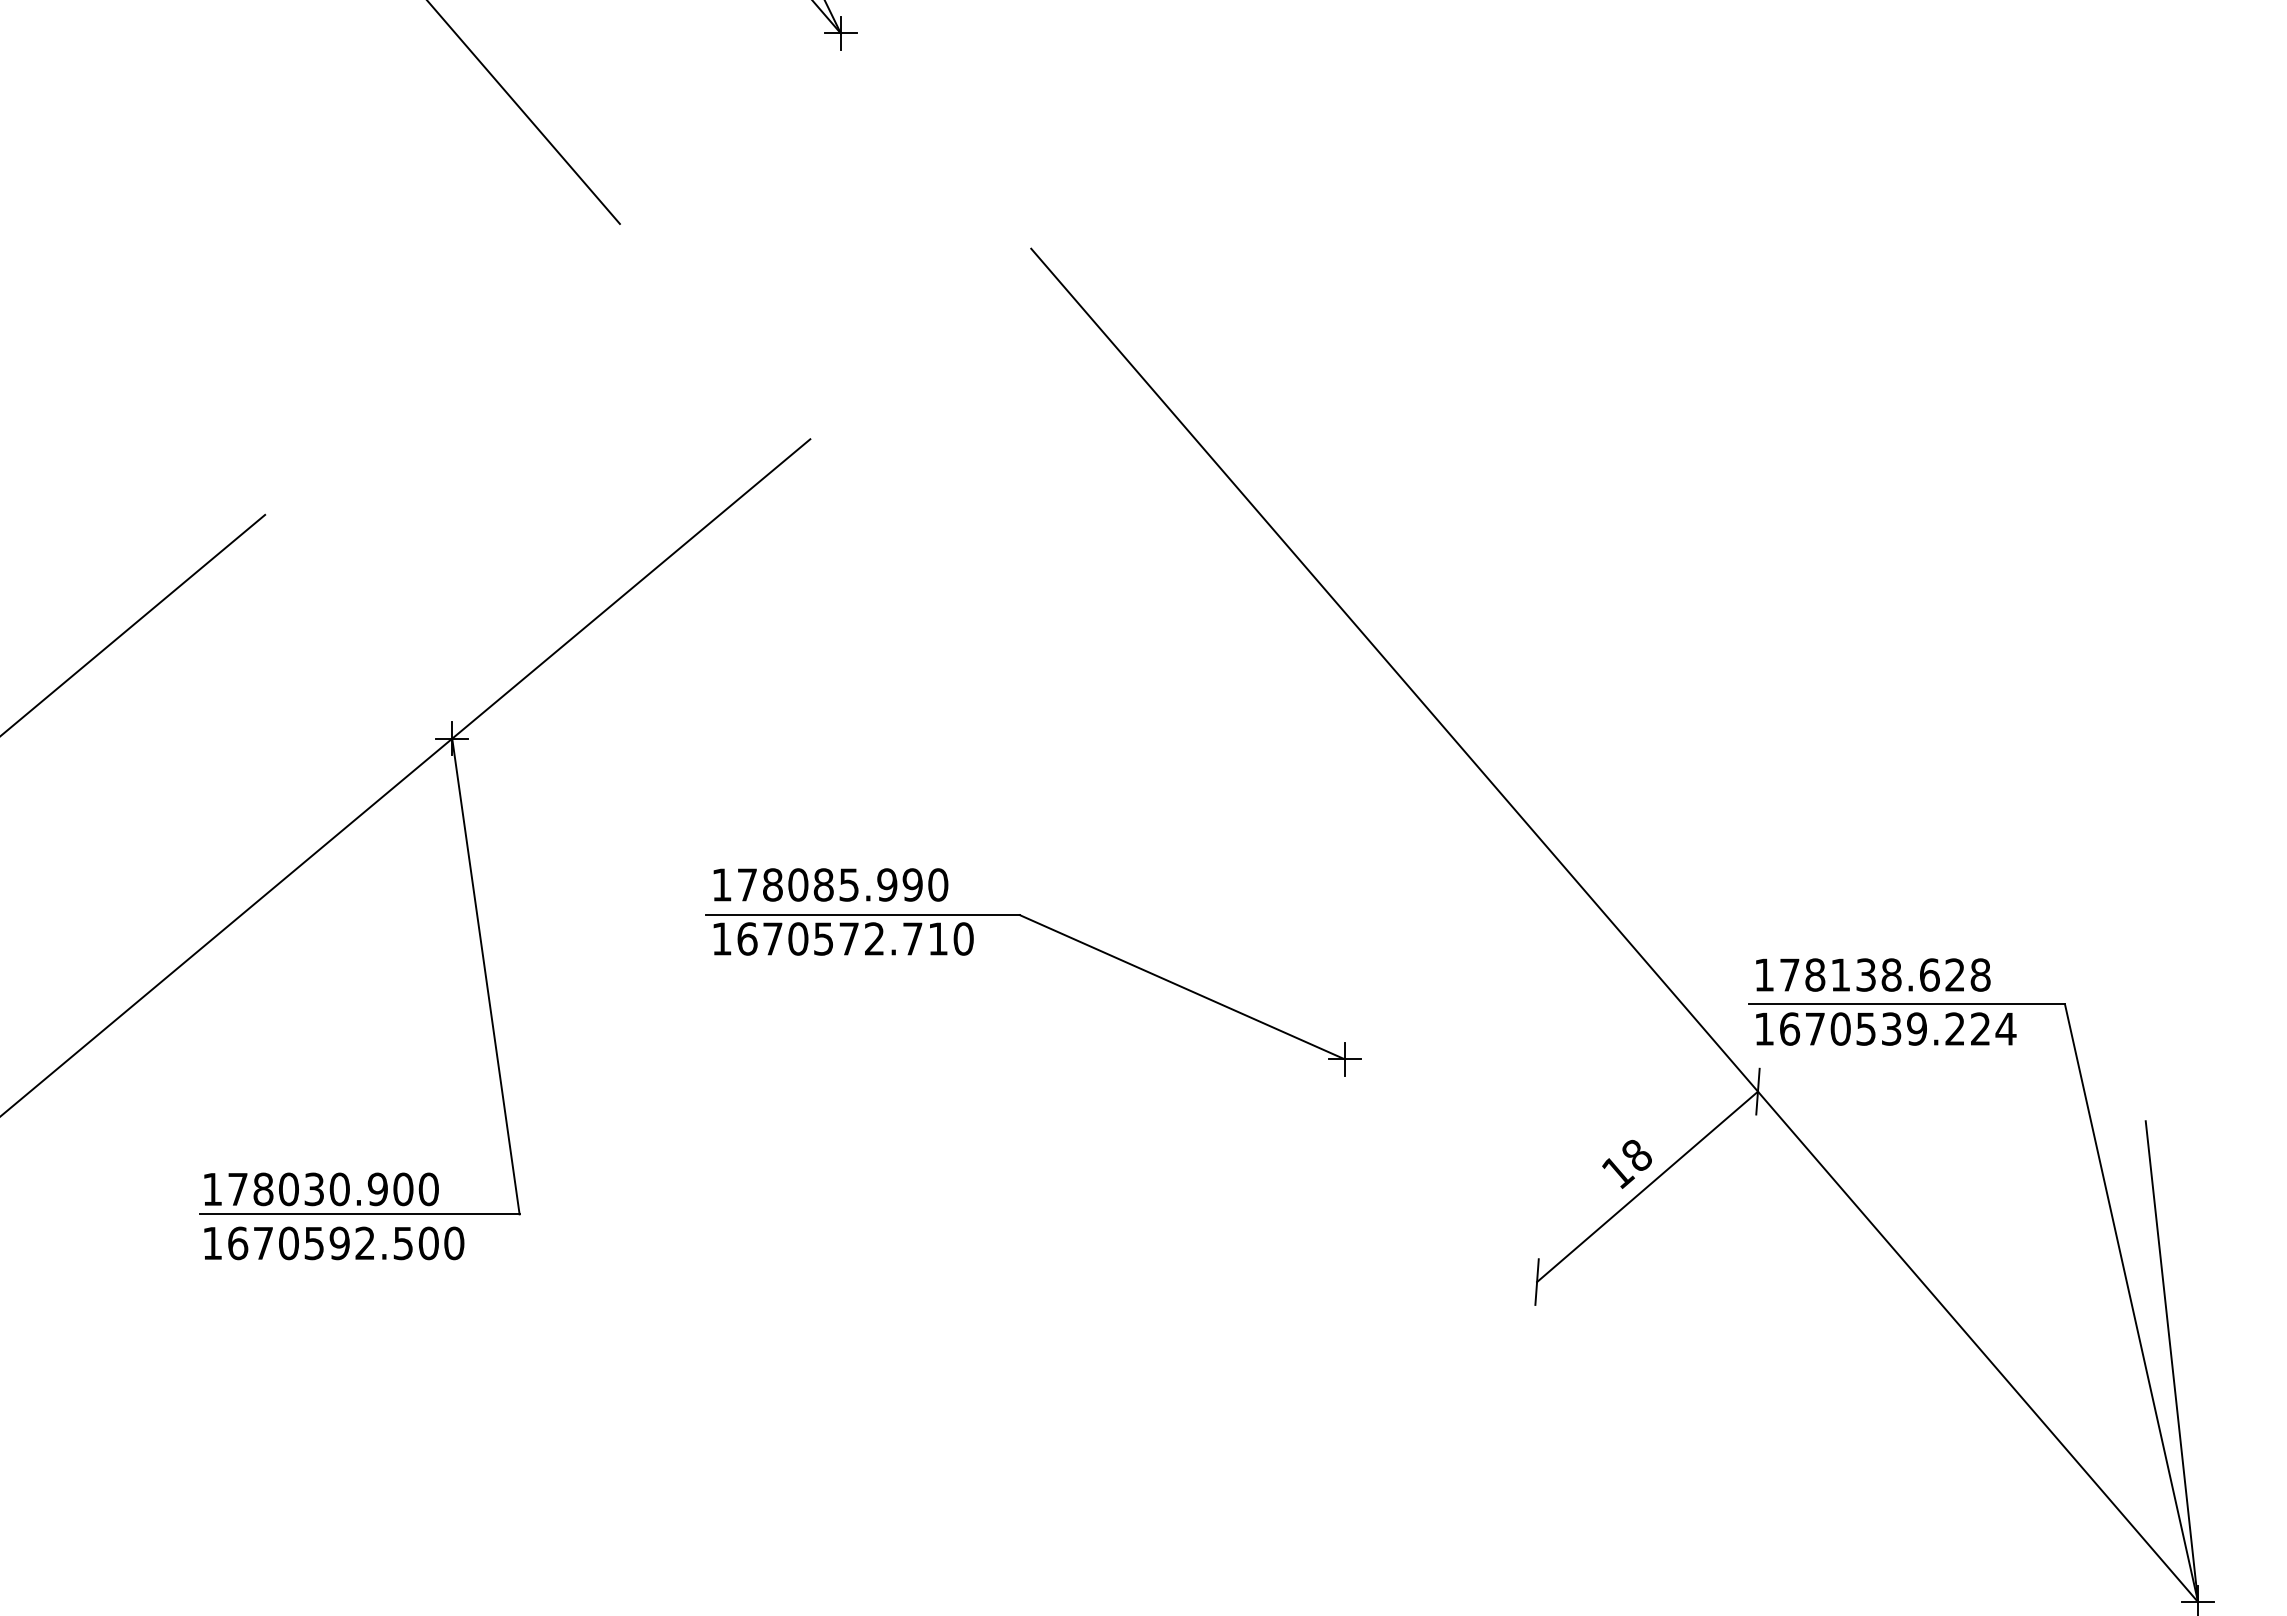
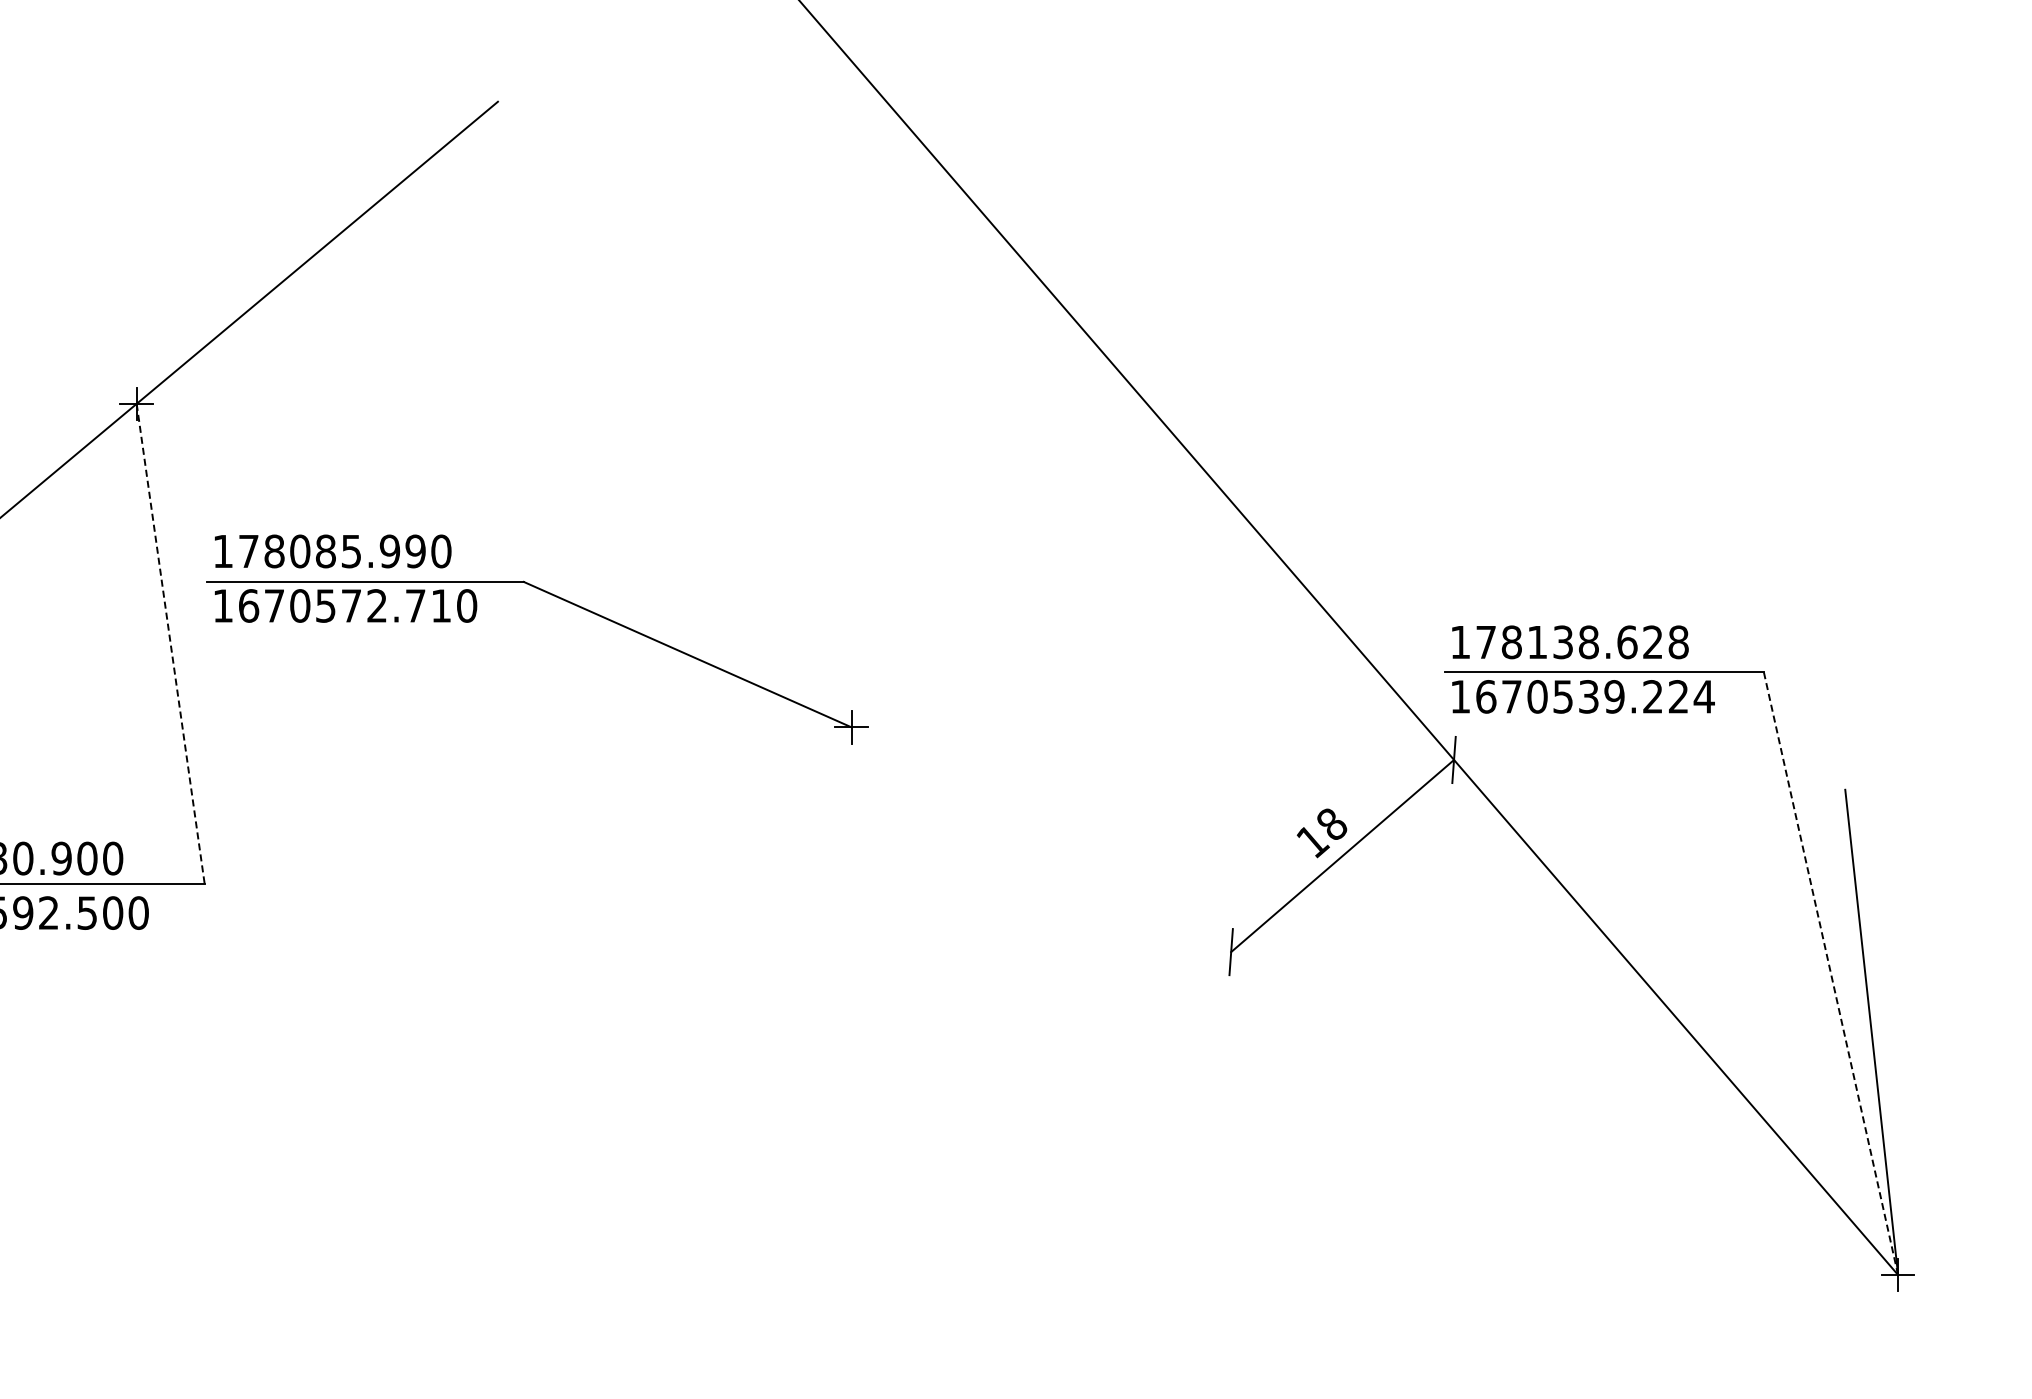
part: (1053, 931) -> (557, 598), moved
line: (486, 977) -> (171, 644), solid -> dashed
line: (2131, 1302) -> (1830, 972), solid -> dashed

